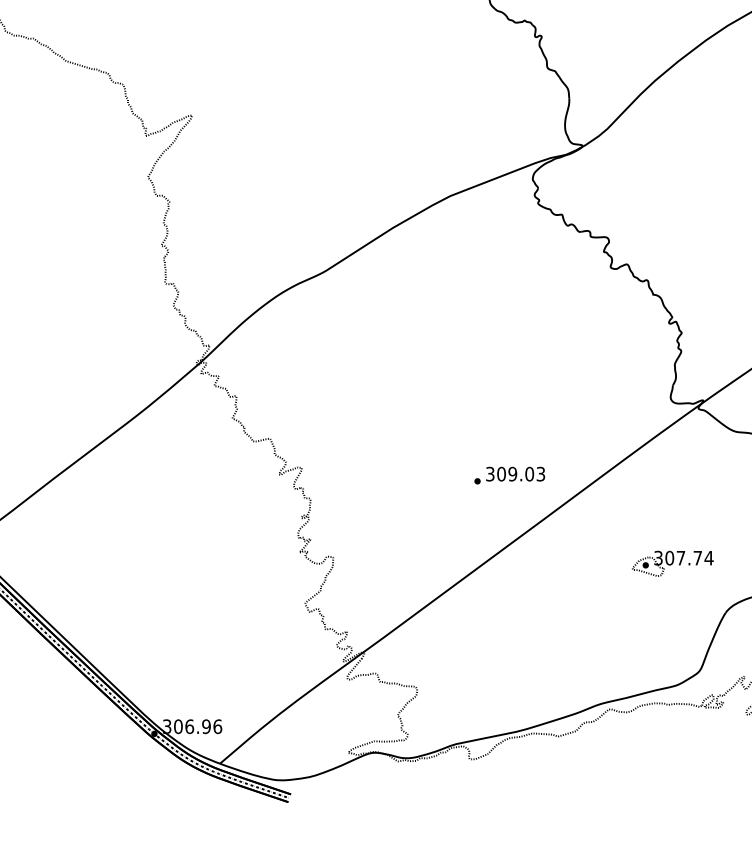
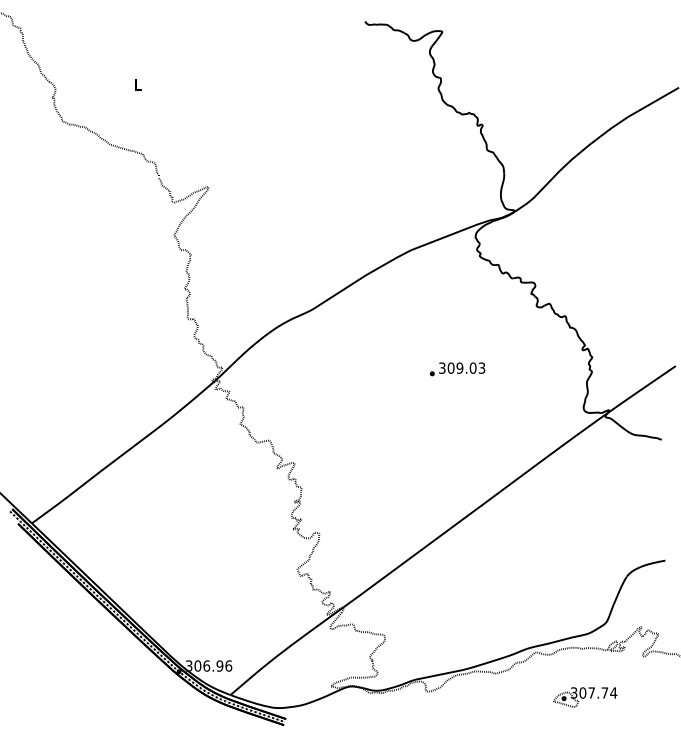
text: (509, 475) -> (457, 369), moved
part: (673, 563) -> (585, 697), moved

